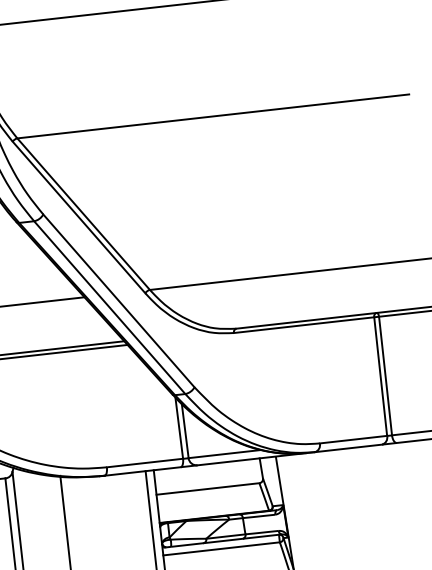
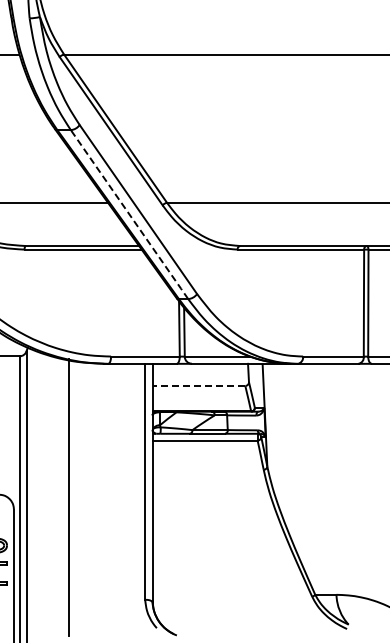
line: (109, 308) -> (129, 215), solid -> dashed
line: (207, 488) -> (198, 385), solid -> dashed

